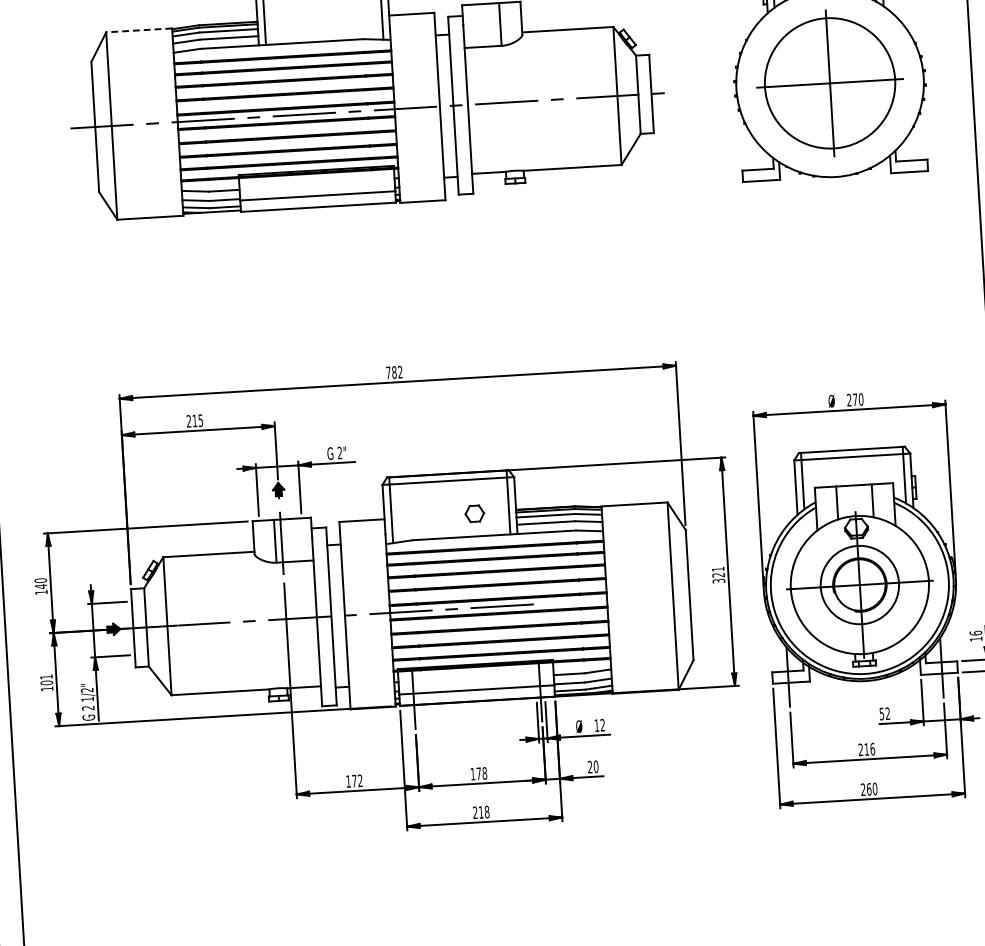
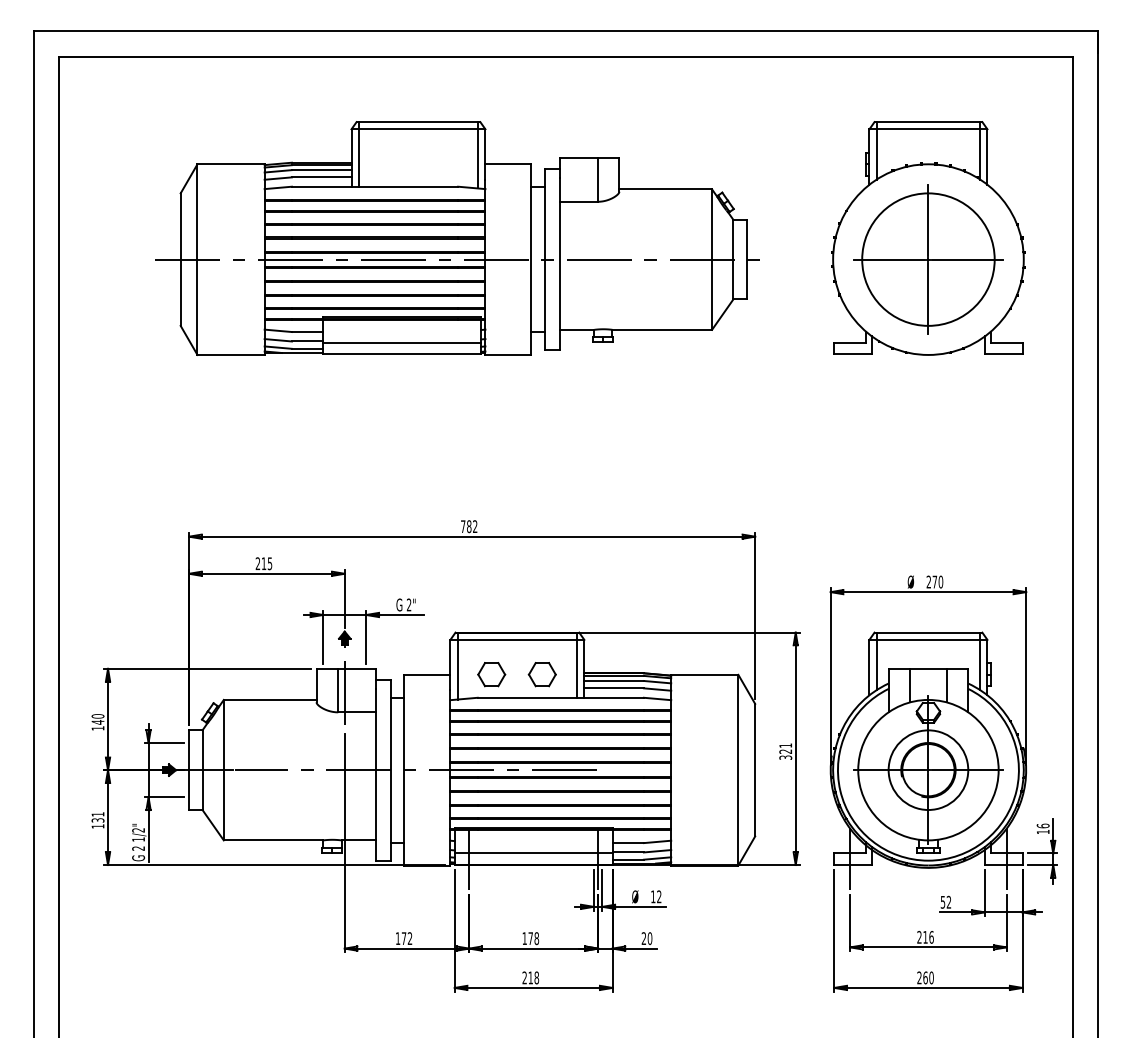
line: (139, 30) -> (231, 164), dashed -> solid
part: (474, 513) -> (541, 674), size x1.43
part: (424, 516) -> (491, 674), added
text: (46, 683) -> (97, 820), 101 -> 131

